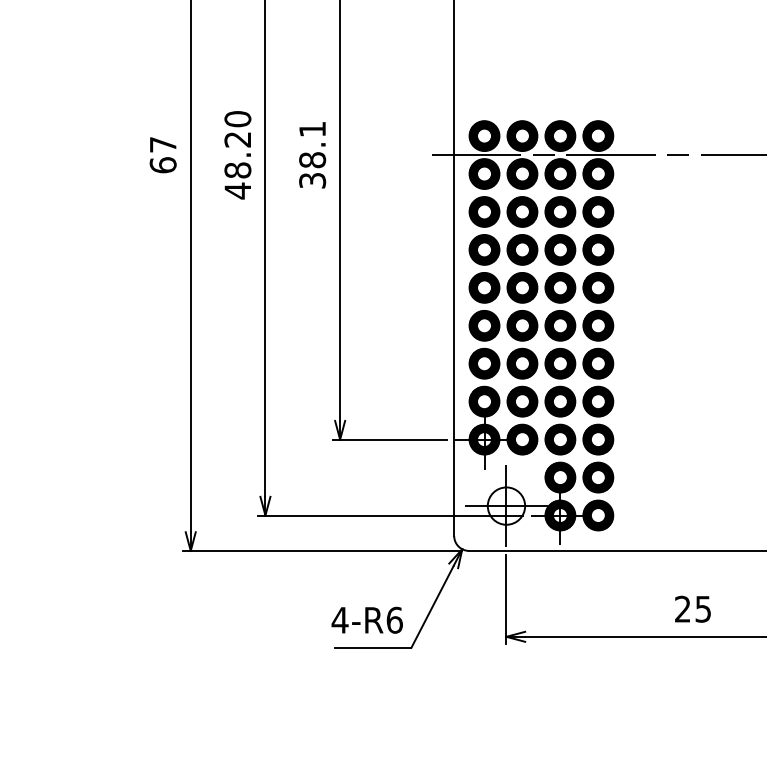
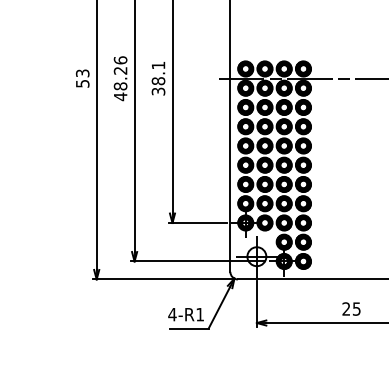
text: (235, 119) -> (119, 60), 48.20 -> 48.26
text: (162, 154) -> (82, 78), 67 -> 53
text: (395, 620) -> (200, 314), 4-R6 -> 4-R1

